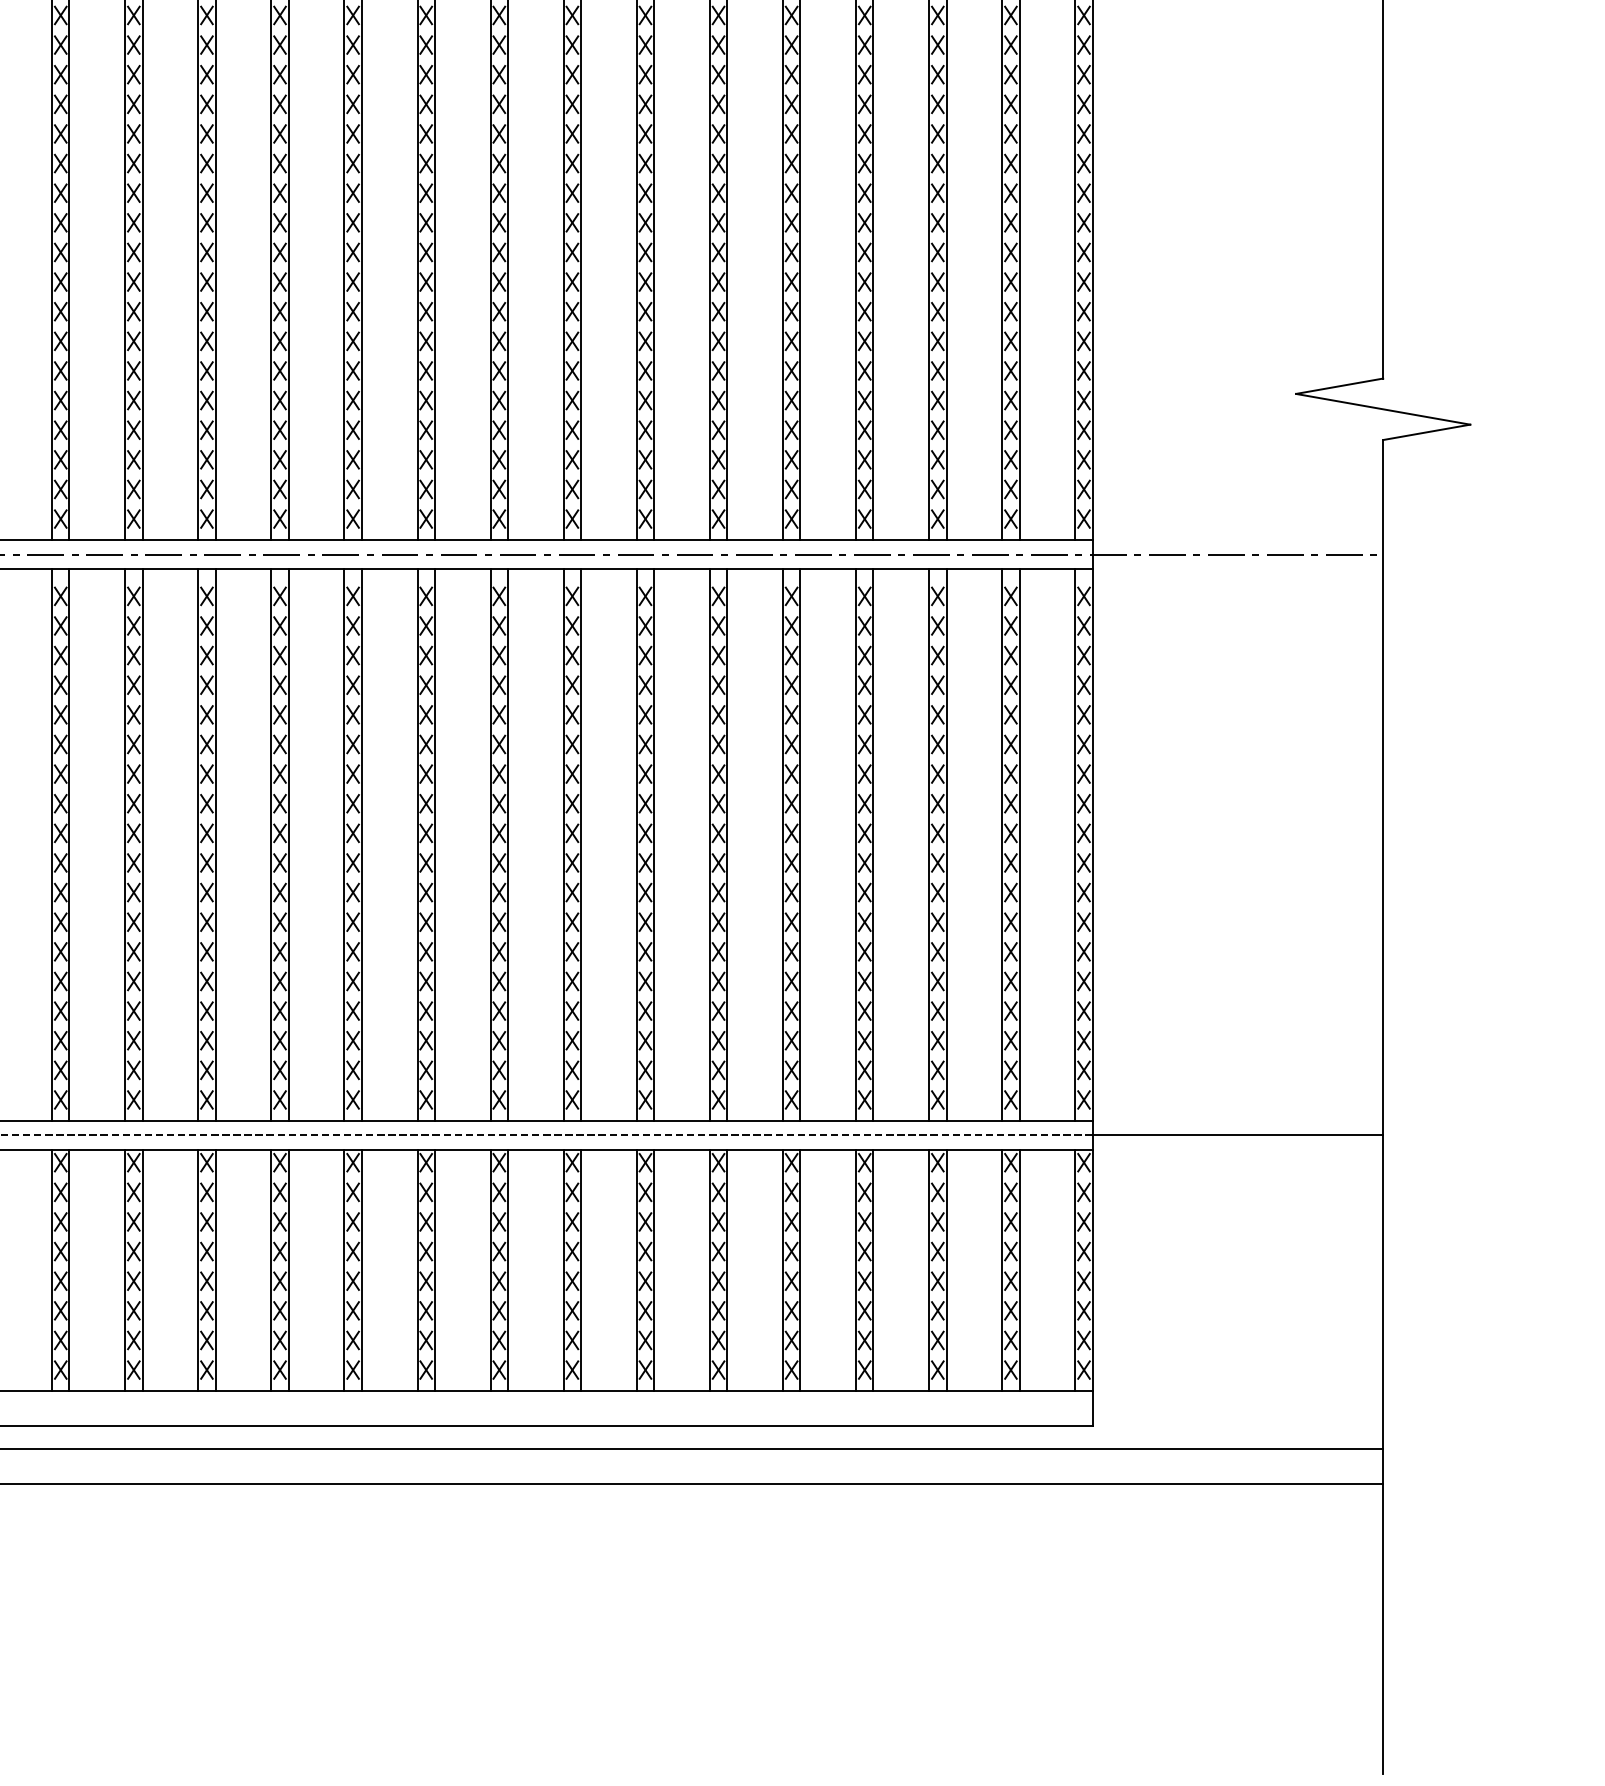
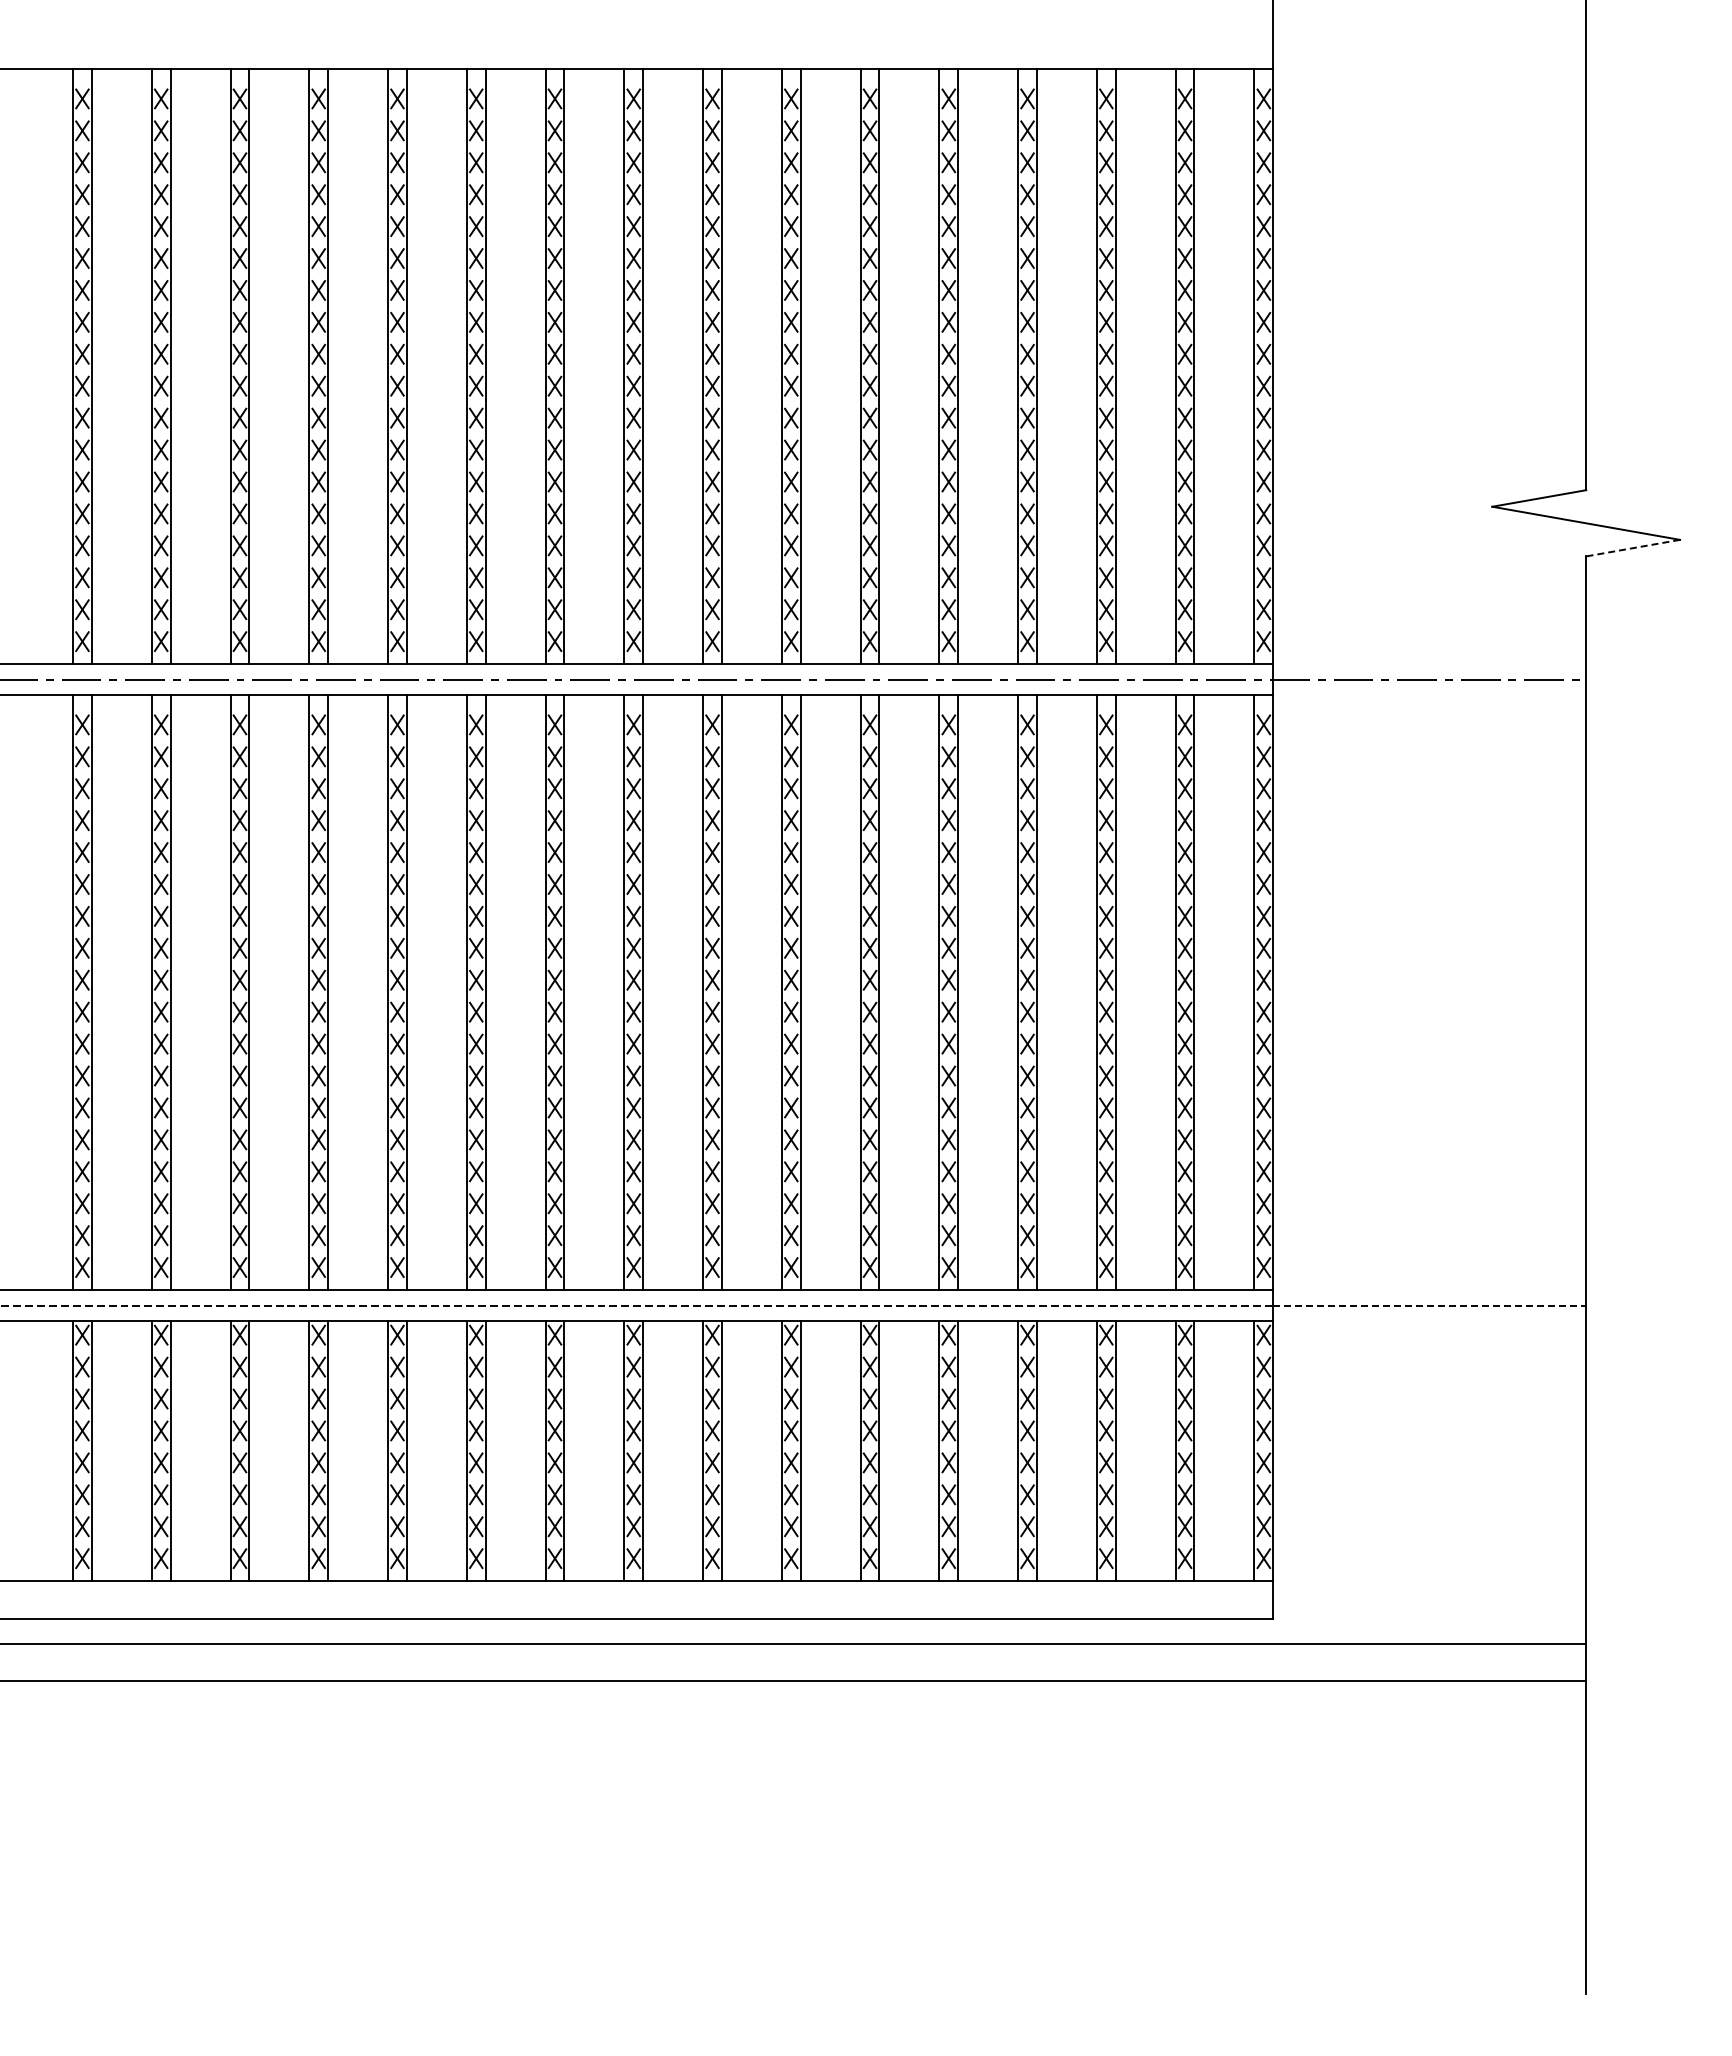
line: (1427, 432) -> (1633, 548), solid -> dashed
line: (1238, 1135) -> (1430, 1305), solid -> dashed

